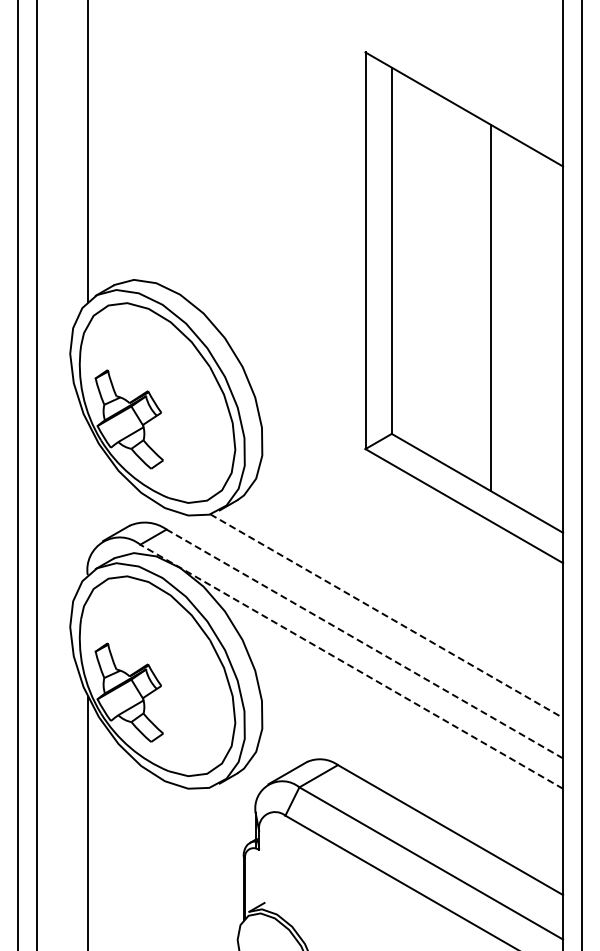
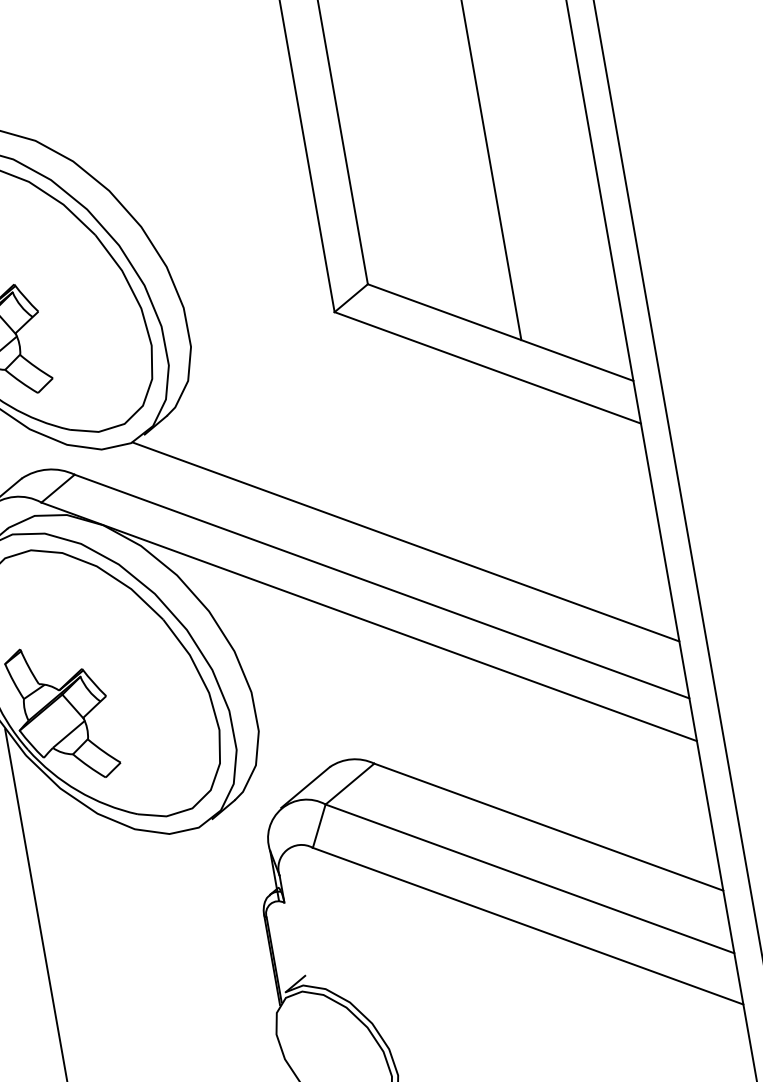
line: (386, 616) -> (405, 542), dashed -> solid
line: (364, 644) -> (381, 587), dashed -> solid
line: (351, 666) -> (368, 621), dashed -> solid

